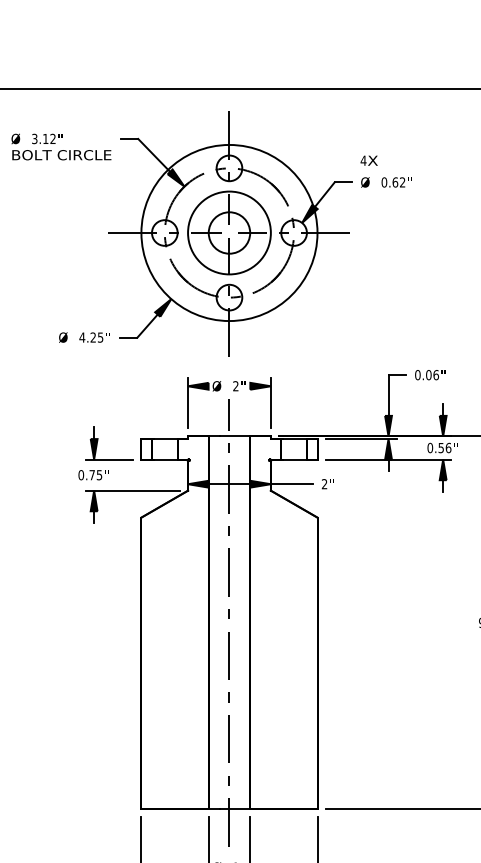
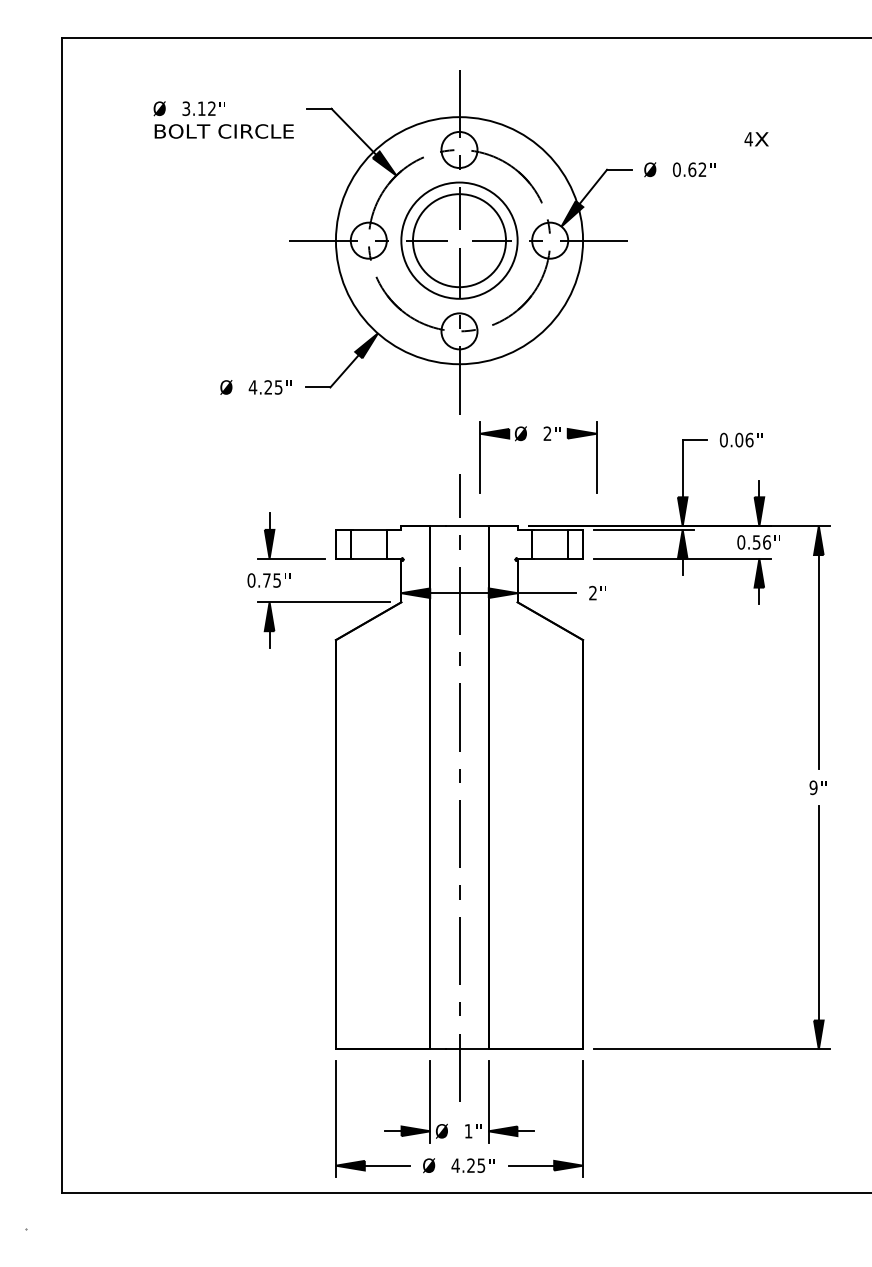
text: (369, 160) -> (756, 139), moved
circle: (229, 232) -> (459, 240), size x1.6
part: (233, 391) -> (543, 440), moved

